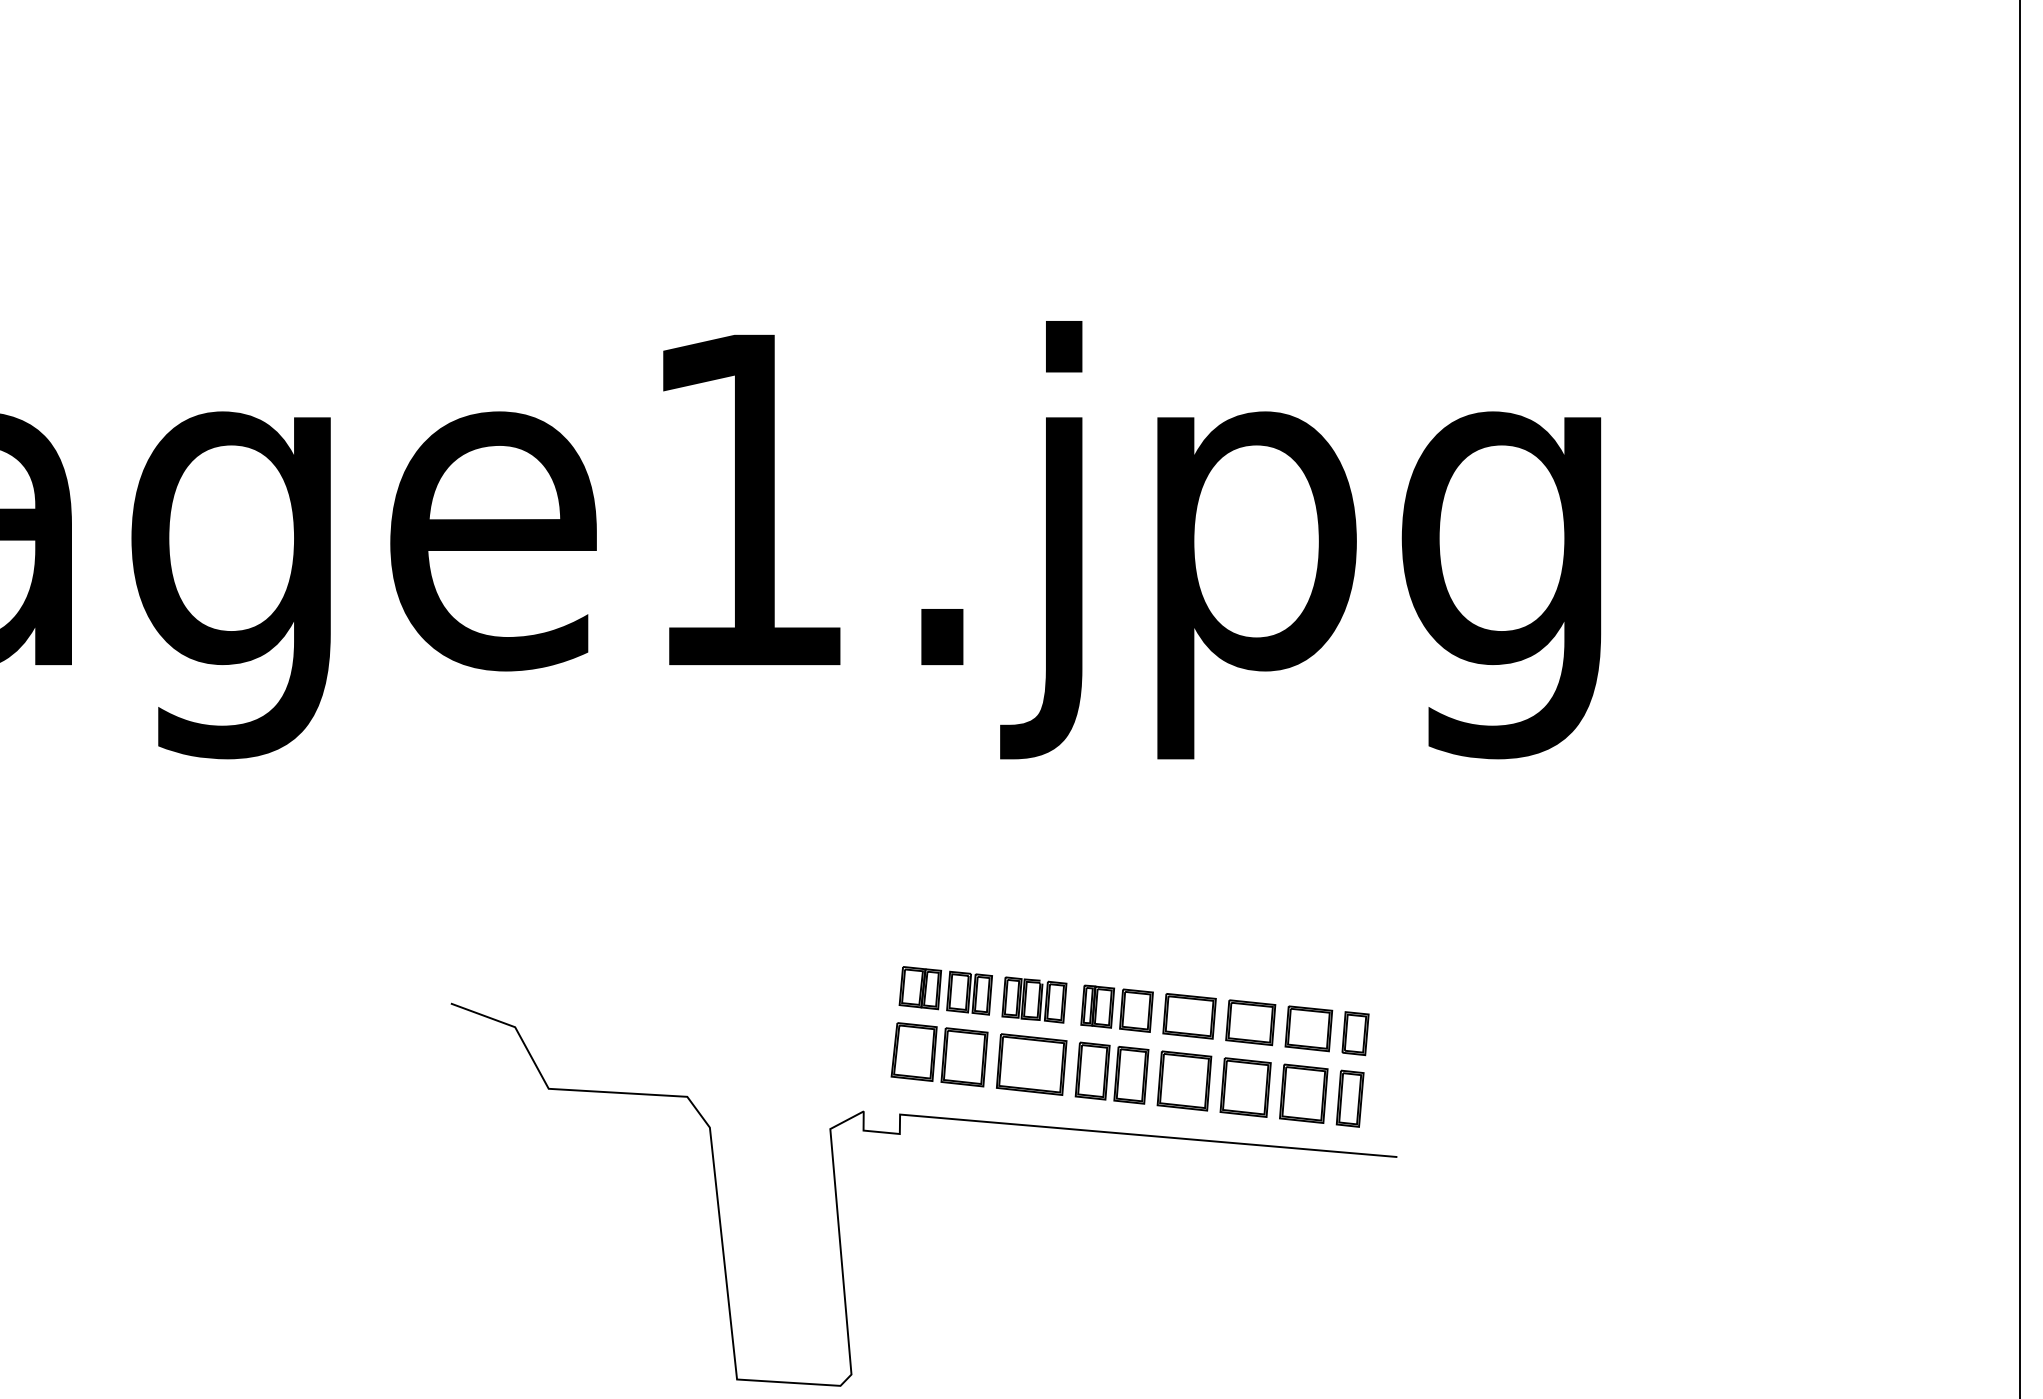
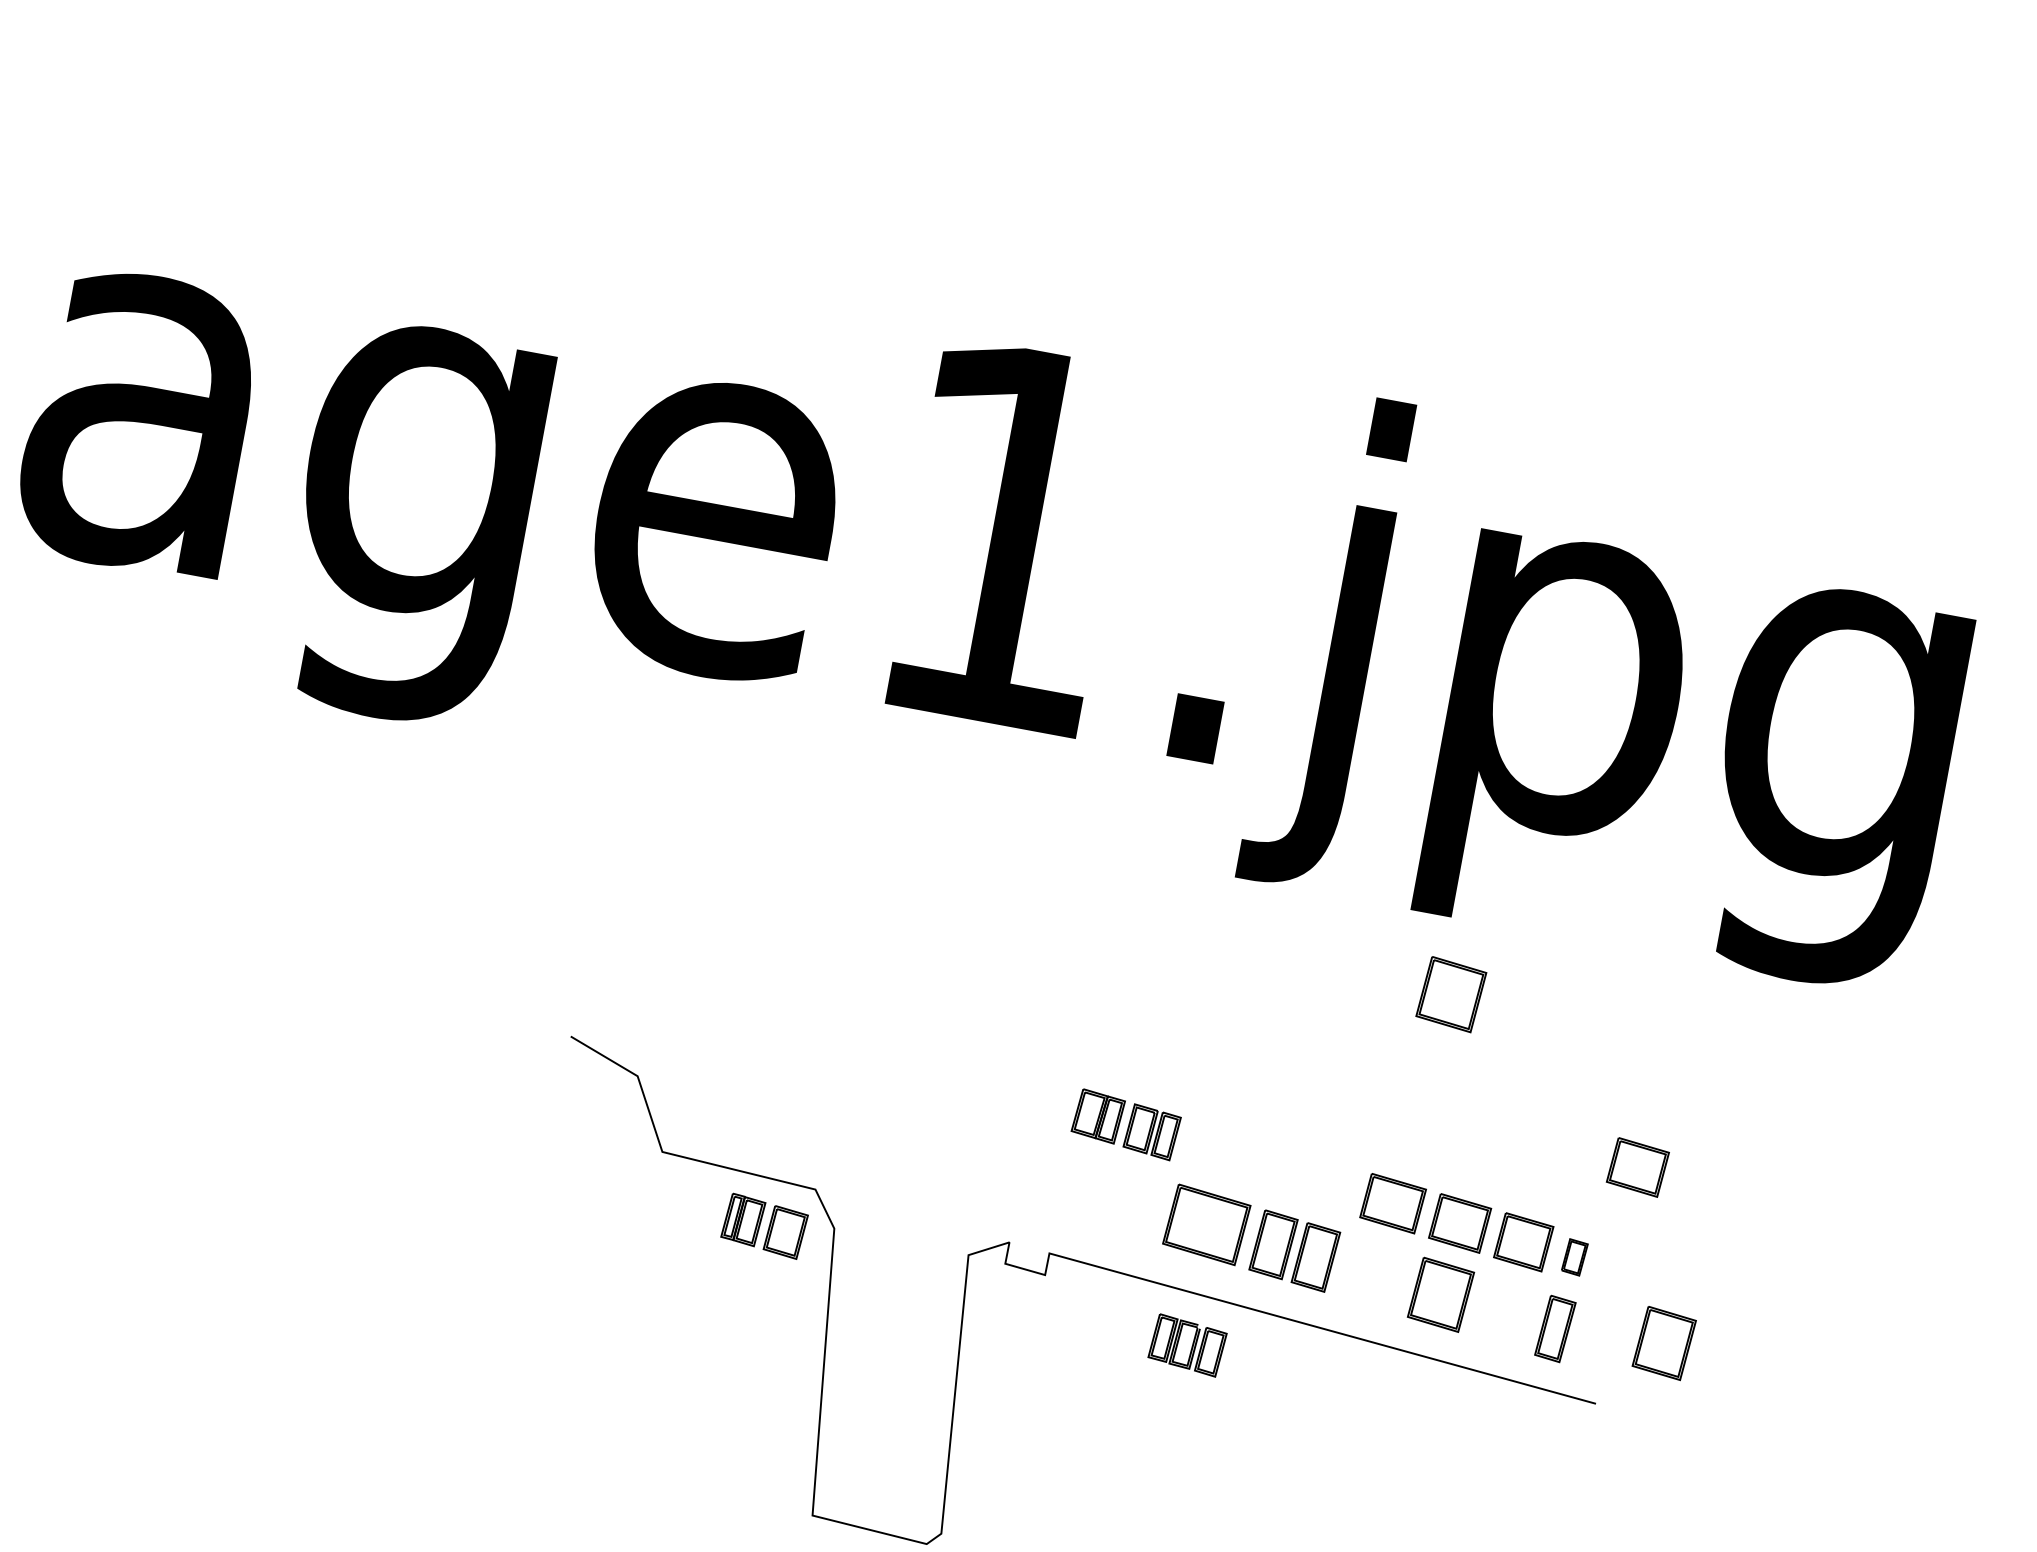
part: (1395, 945) -> (1637, 1167), added
part: (1034, 999) -> (1187, 1344), moved
part: (1116, 1008) -> (763, 1225), moved
part: (1355, 1033) -> (1574, 1257), size x0.7
part: (939, 1054) -> (1105, 1194), removed
part: (1184, 1080) -> (1451, 994), moved
part: (1303, 1093) -> (1664, 1342), moved

